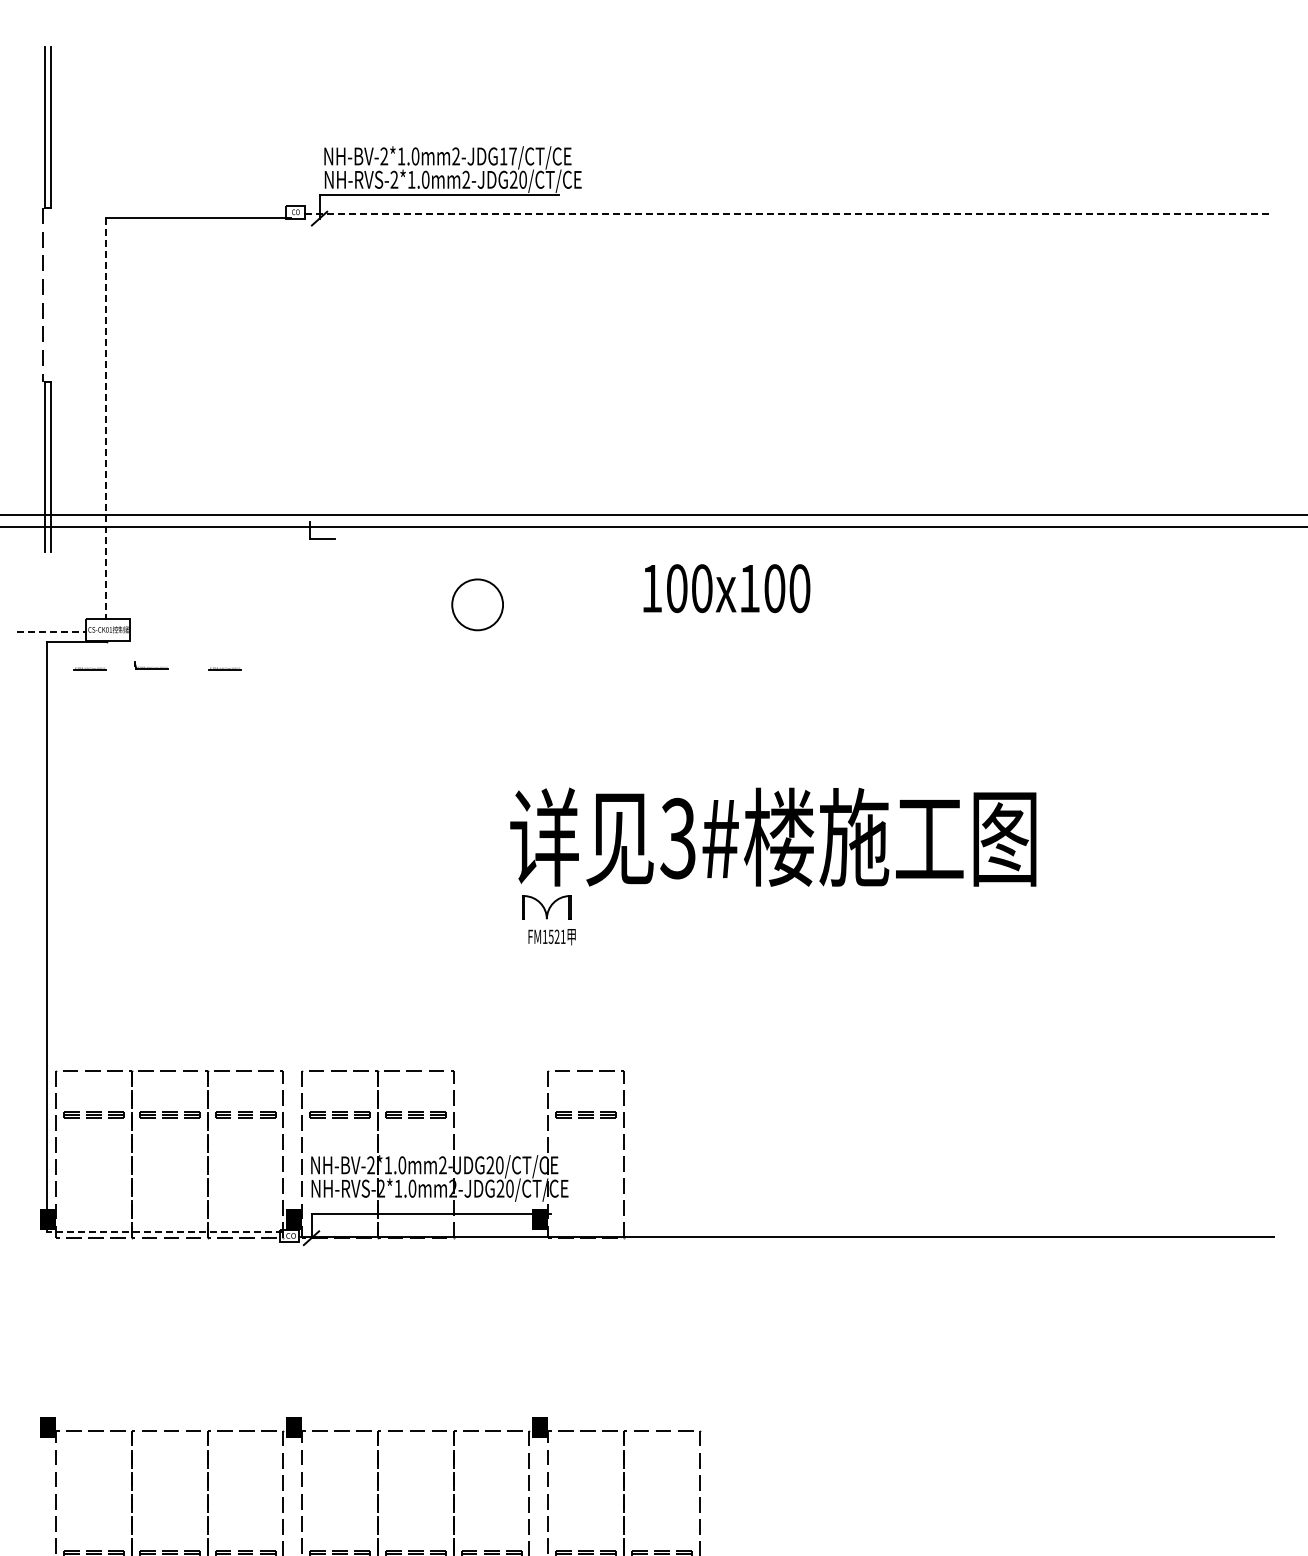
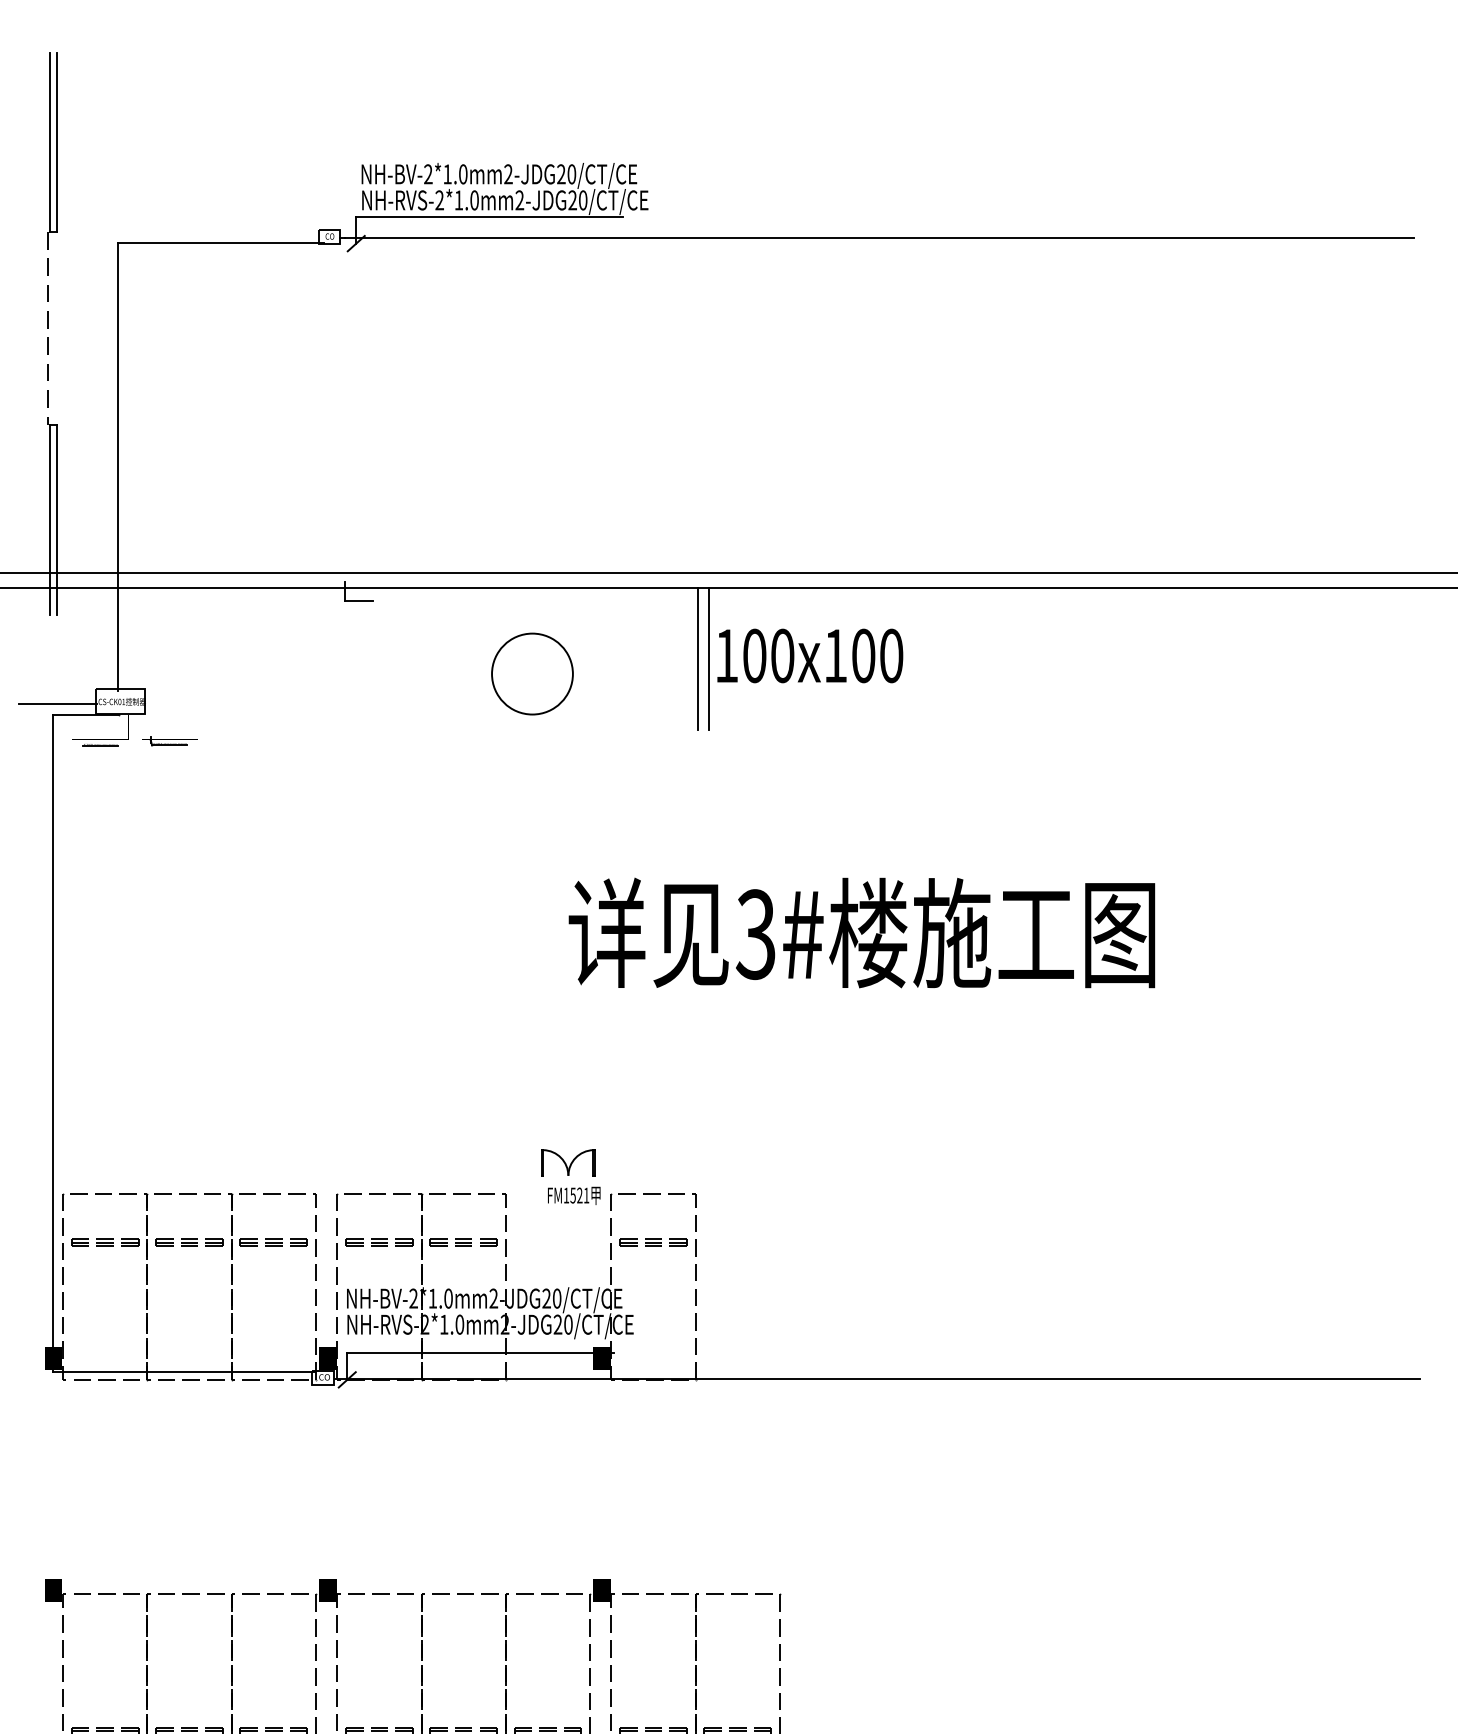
text: (507, 156) -> (565, 174), NH-BV-2*1.0mm2-JDG17/CT/CE -> NH-BV-2*1.0mm2-JDG20/CT/CE
line: (789, 213) -> (880, 237), dashed -> solid
line: (105, 419) -> (117, 467), dashed -> solid
line: (626, 590) -> (698, 658), added
line: (635, 590) -> (708, 658), added
circle: (477, 604) -> (532, 673), size x1.43
line: (52, 631) -> (58, 703), dashed -> solid
line: (224, 668) -> (250, 744), removed
part: (548, 920) -> (570, 1177), moved
line: (164, 1231) -> (183, 1372), dashed -> solid

